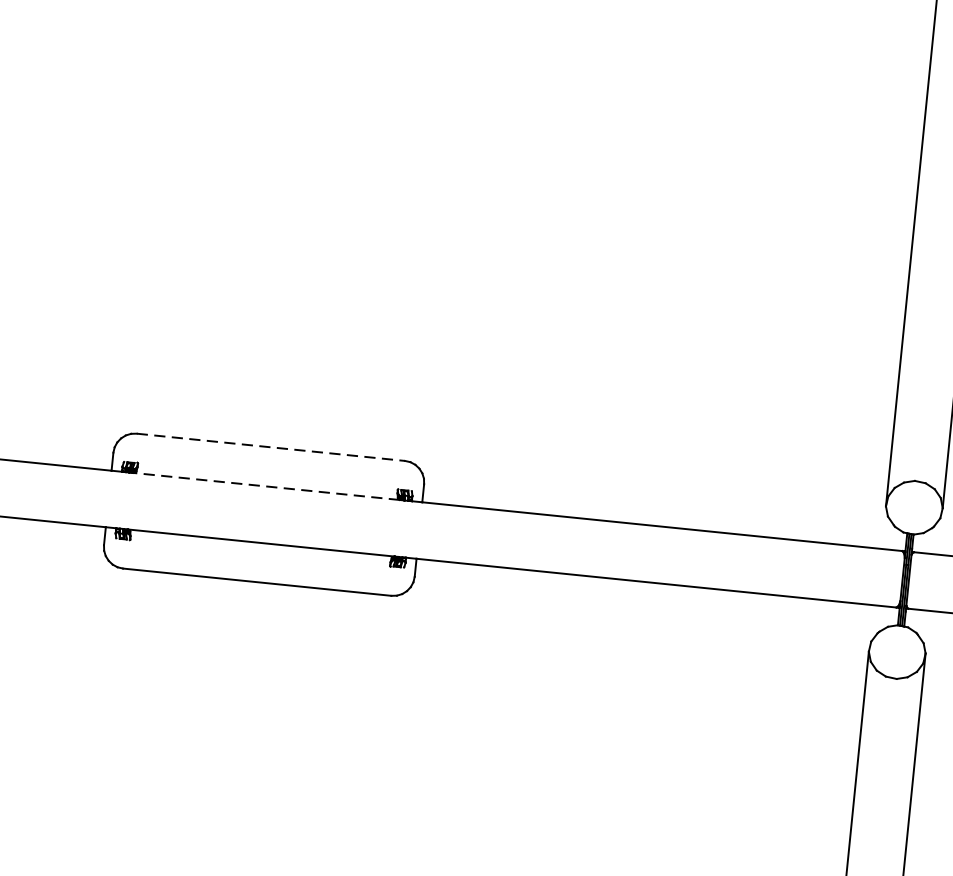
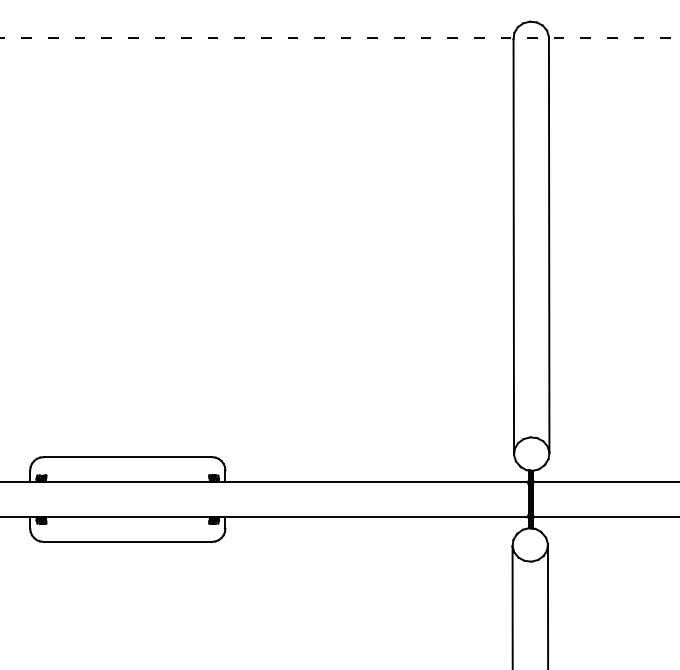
line: (271, 447) -> (128, 457), dashed -> solid
line: (266, 486) -> (127, 481), dashed -> solid

